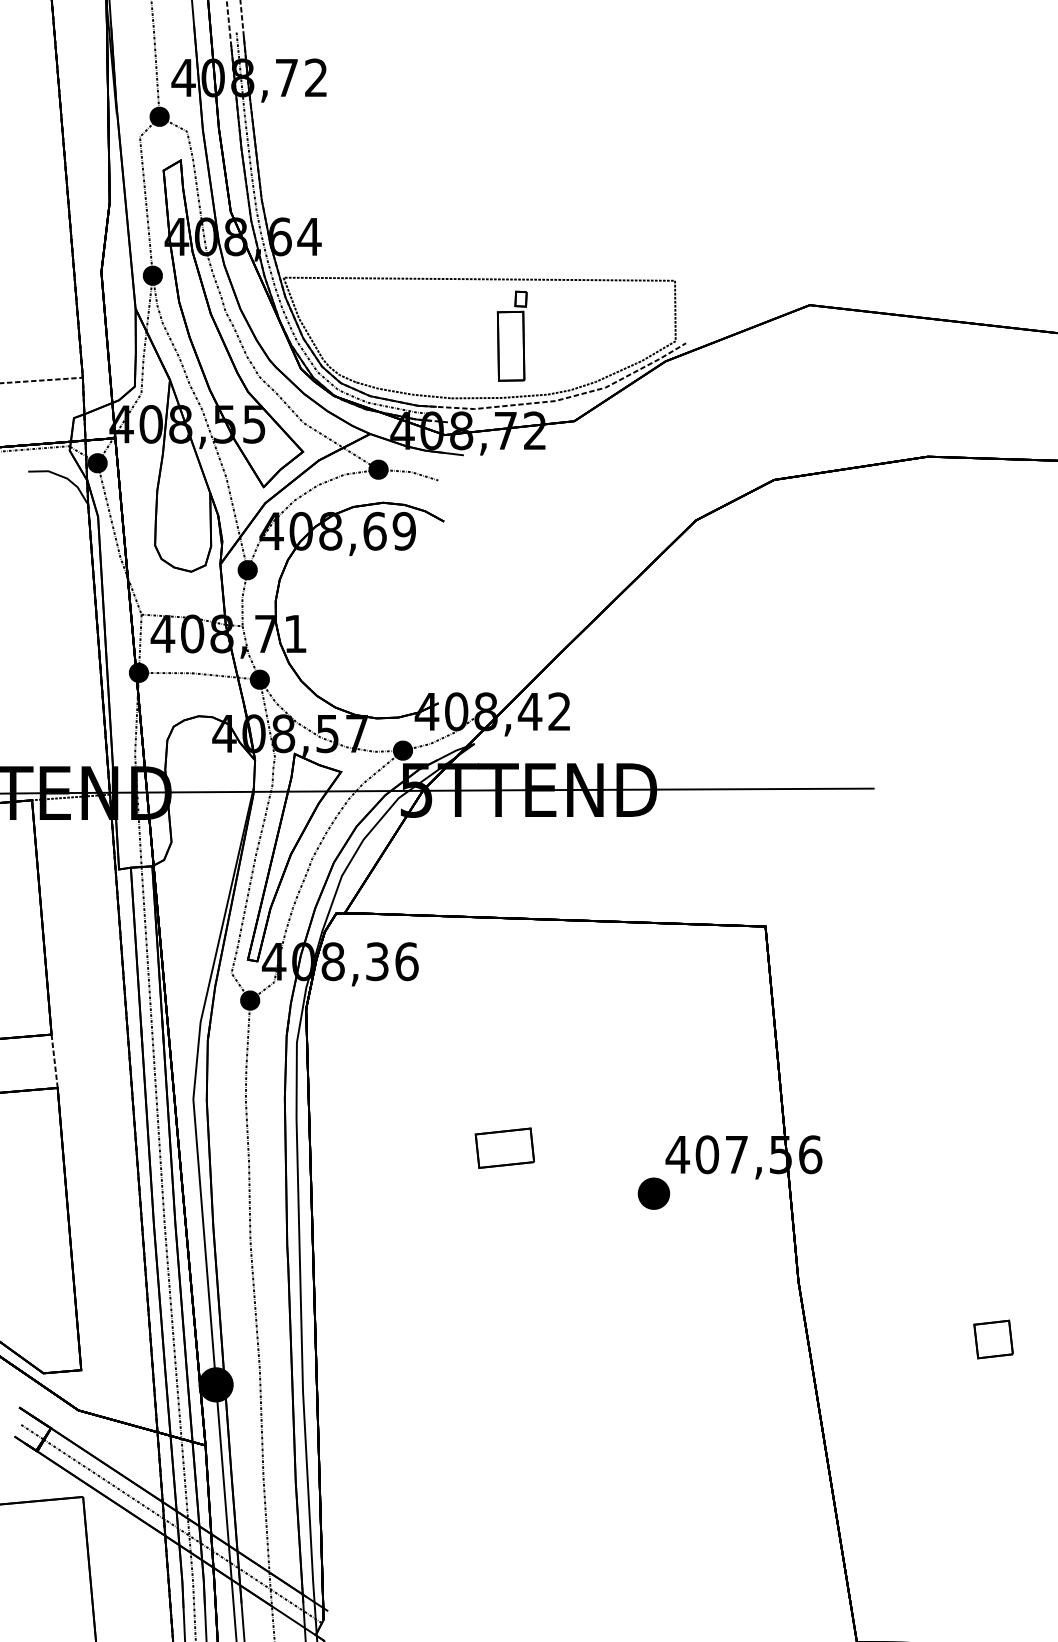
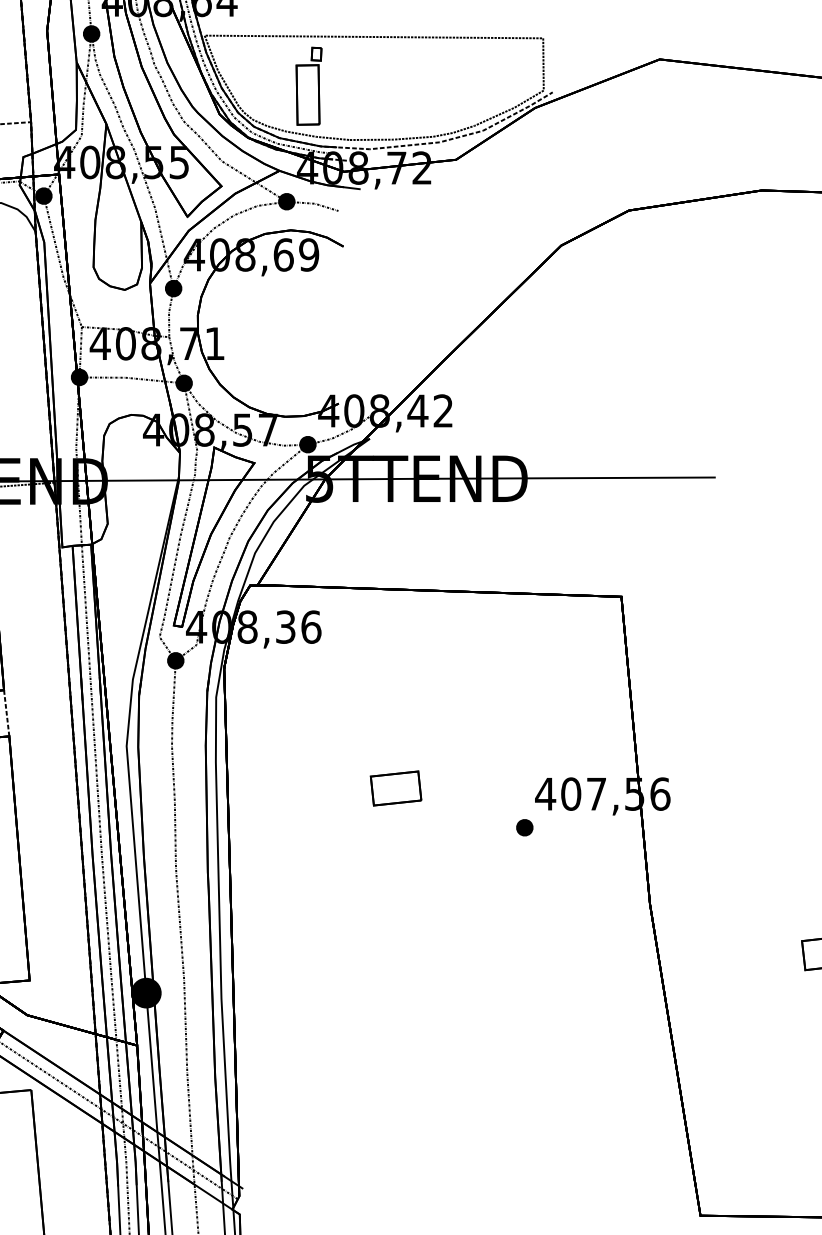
part: (511, 335) -> (308, 85), moved
part: (653, 1193) -> (524, 827), size x0.62

